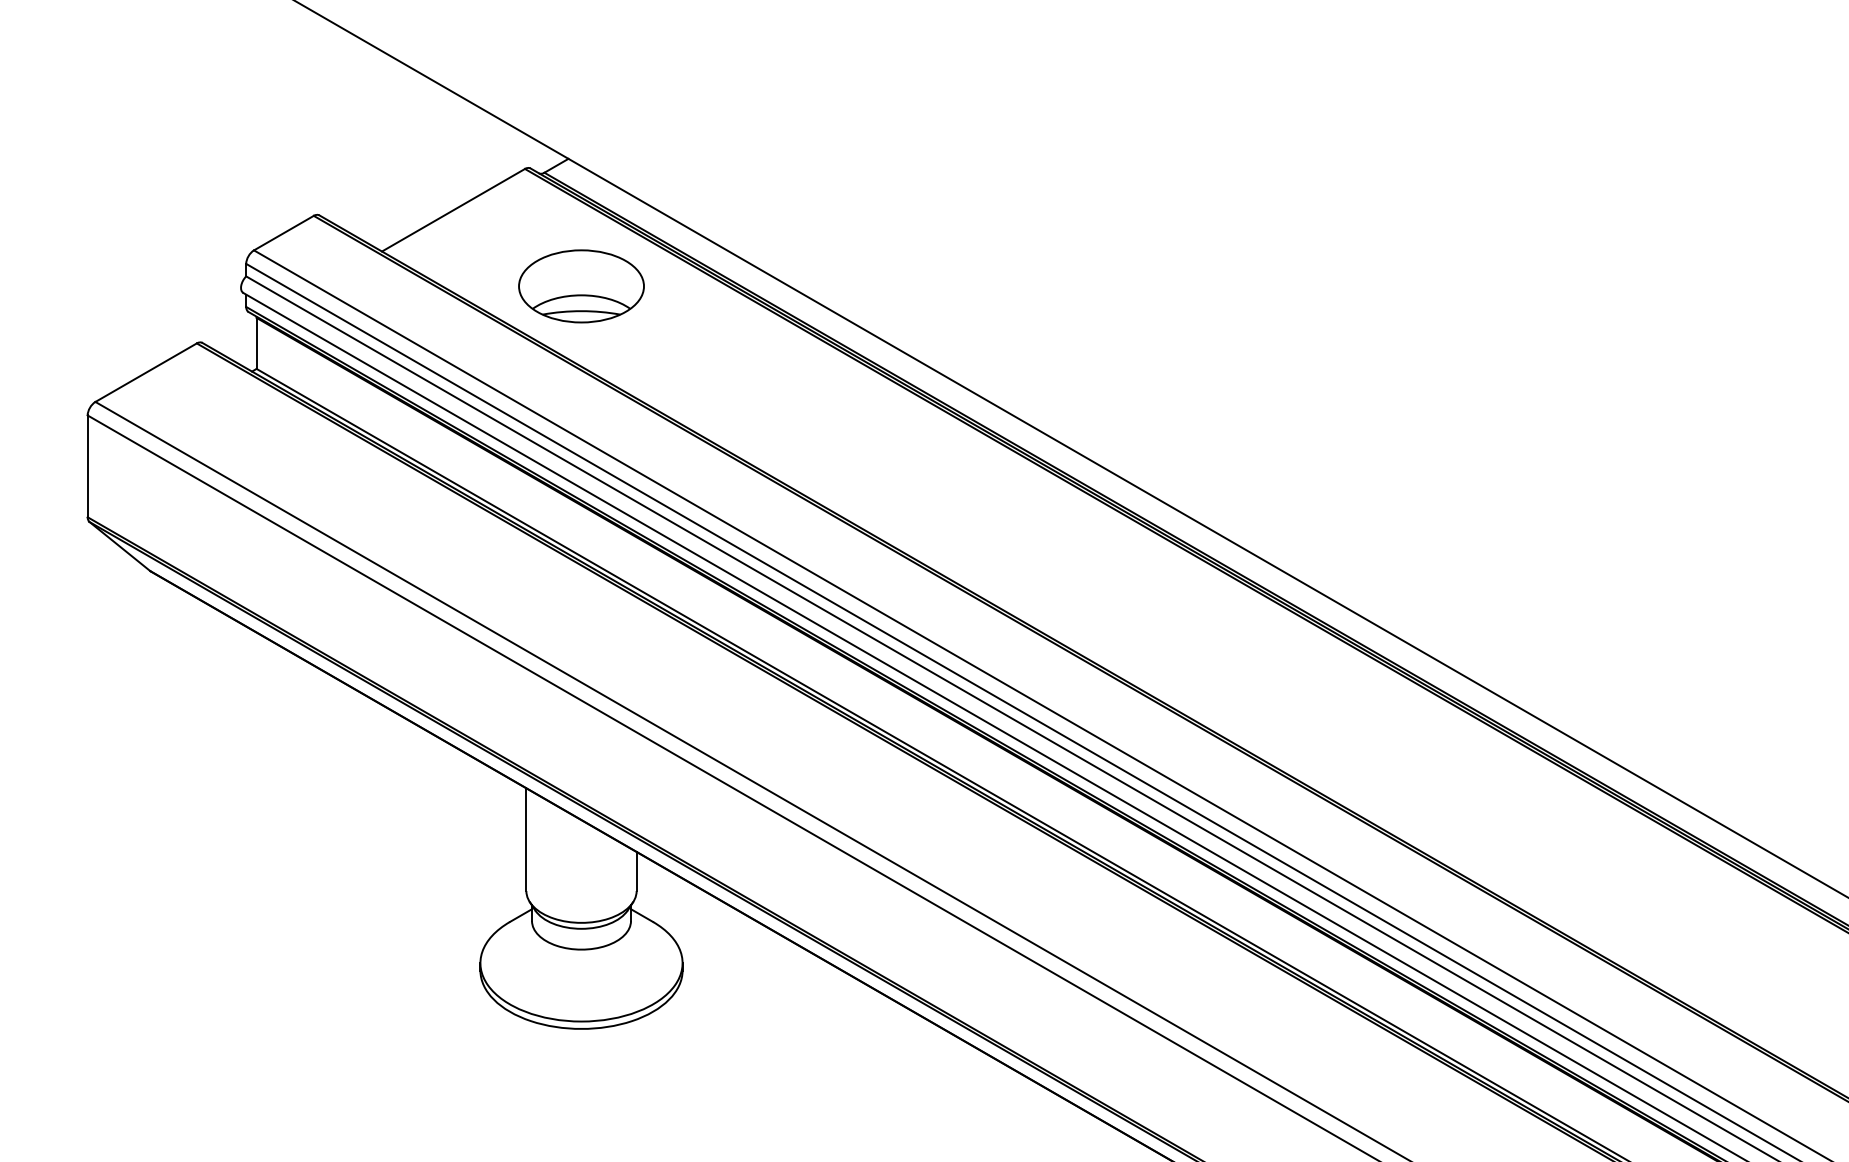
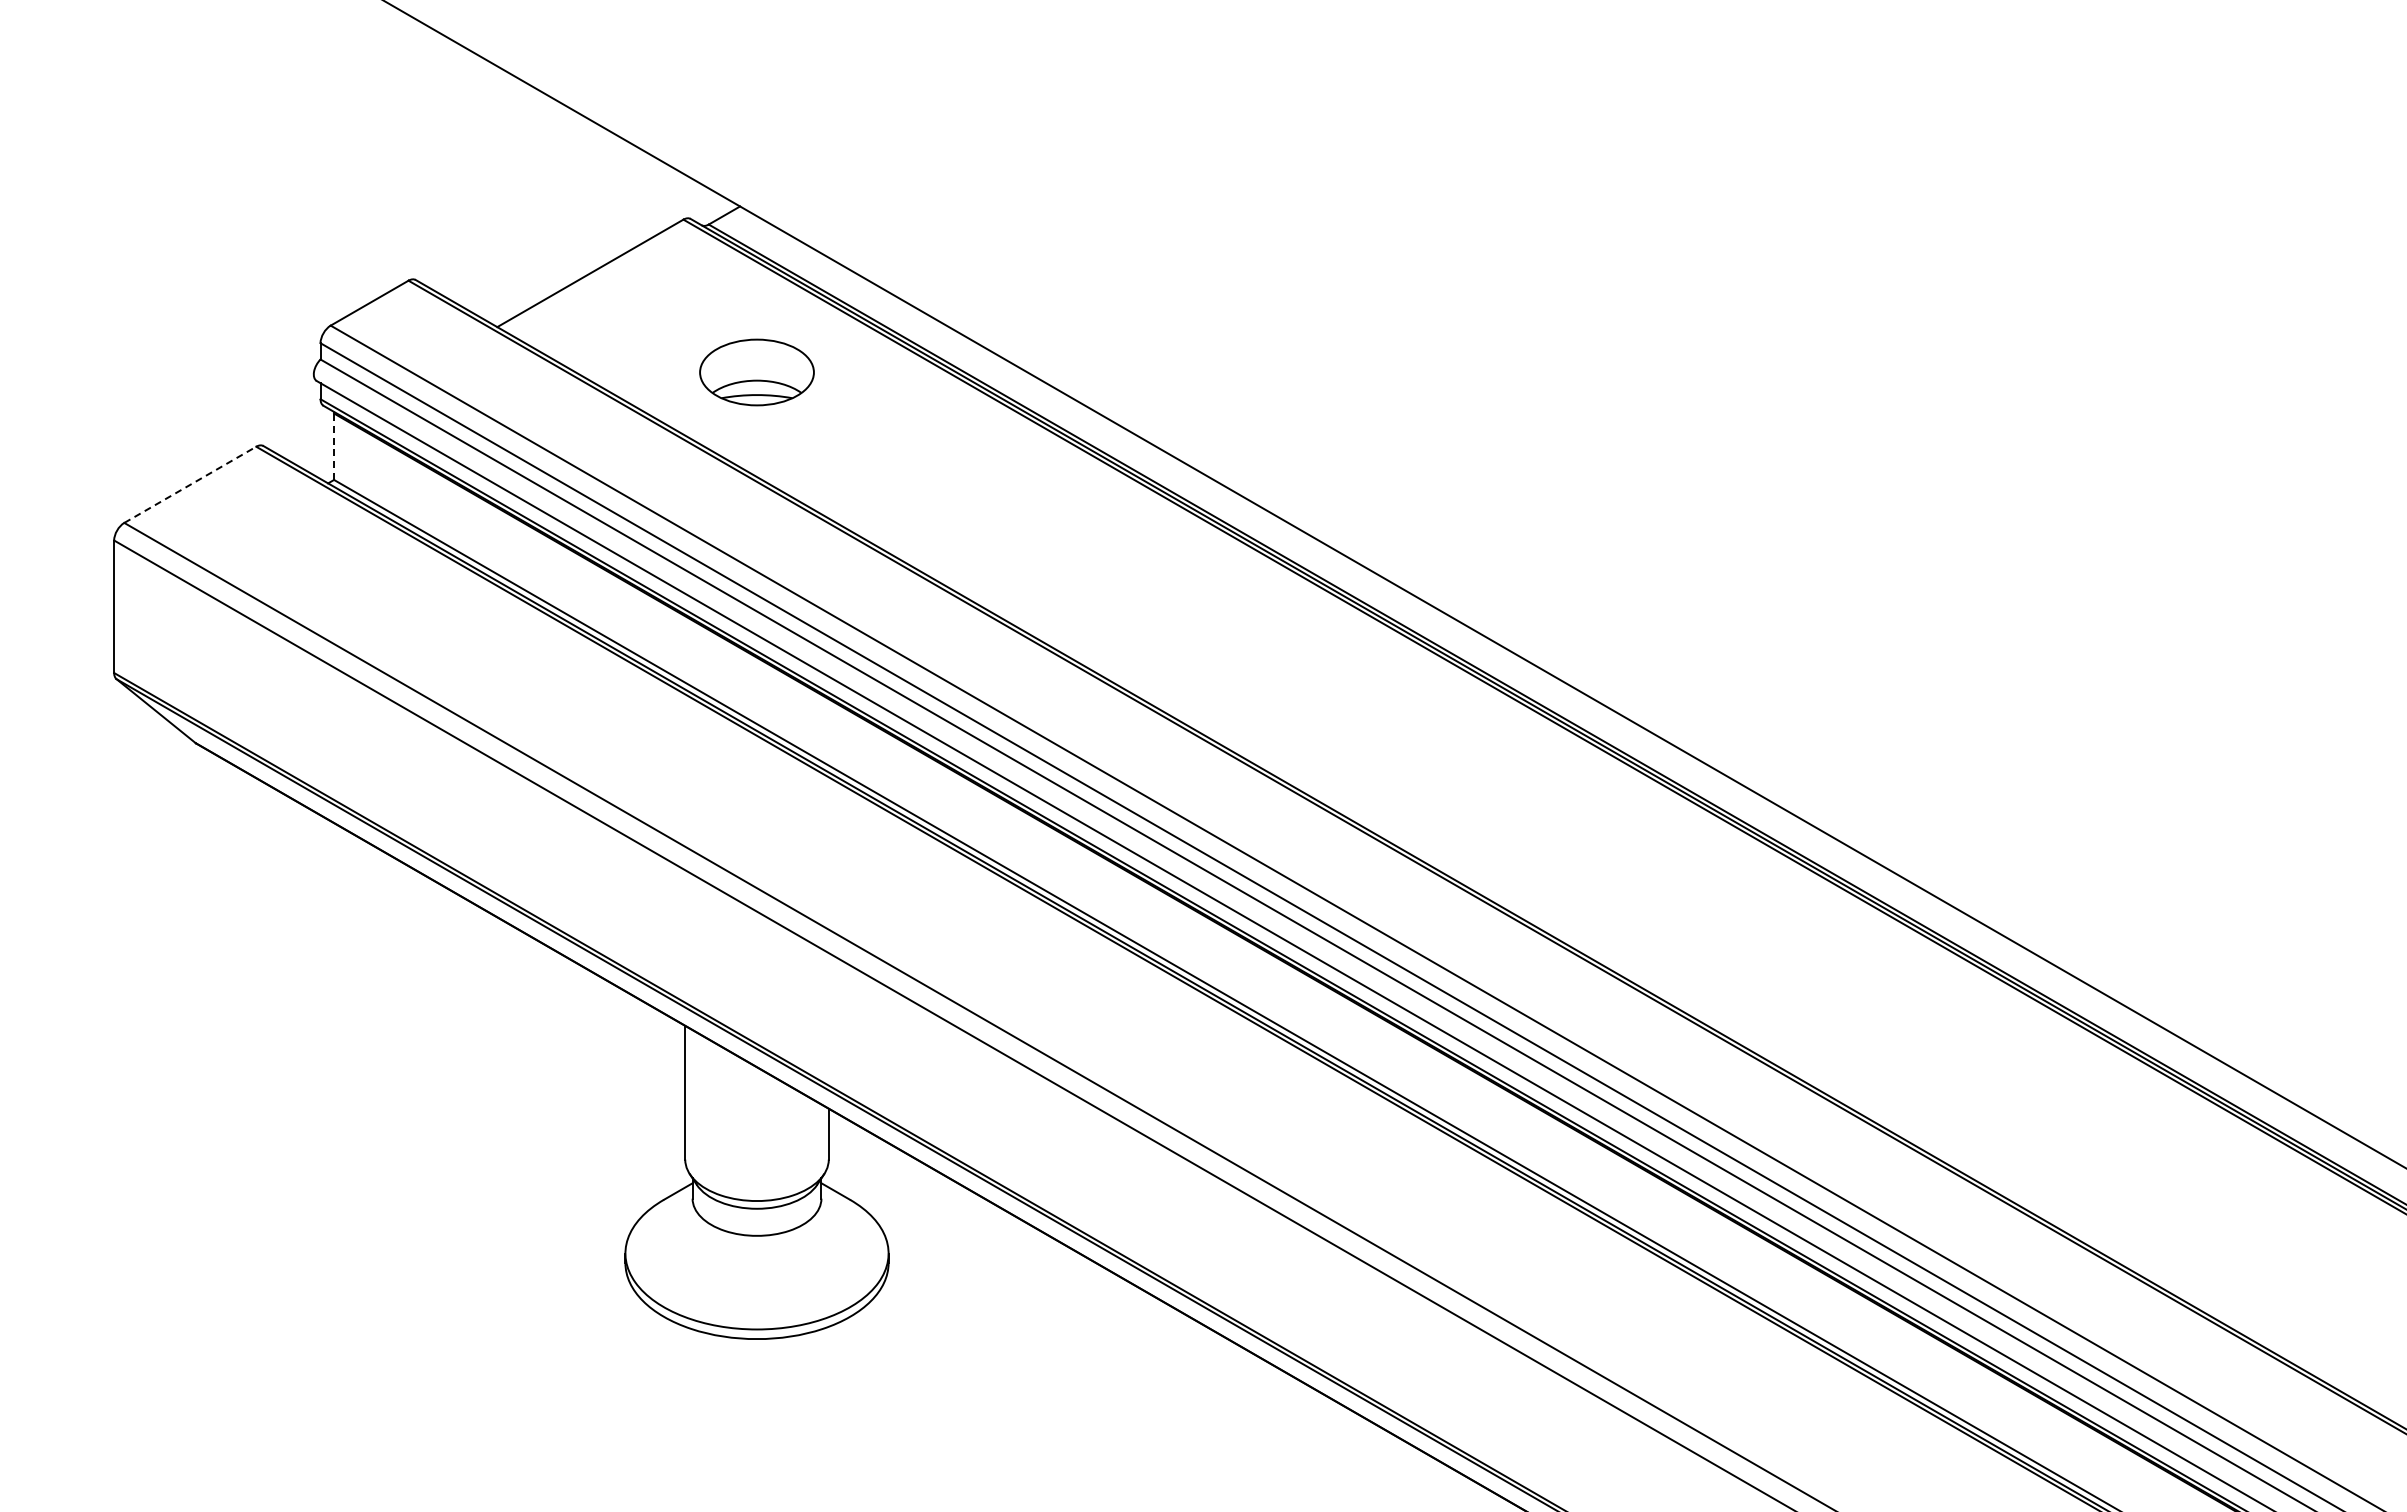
part: (581, 286) -> (756, 372), size x0.7
line: (256, 343) -> (334, 446), solid -> dashed
line: (146, 372) -> (190, 484), solid -> dashed

